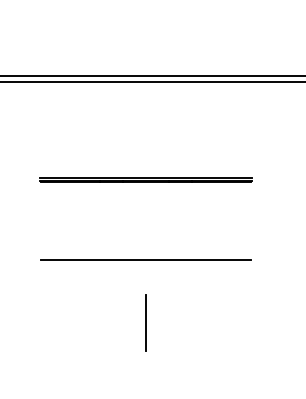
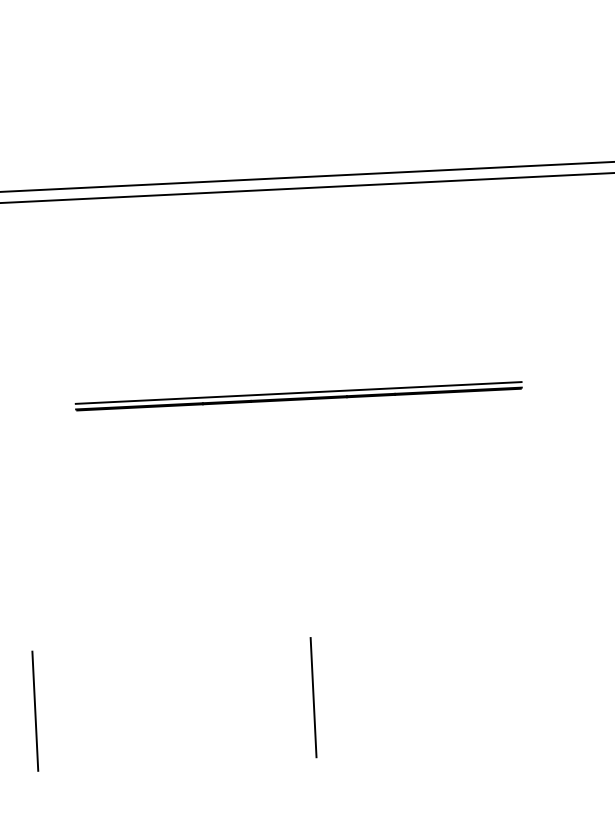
line: (145, 260) -> (306, 566), removed
line: (13, 322) -> (34, 710), added

